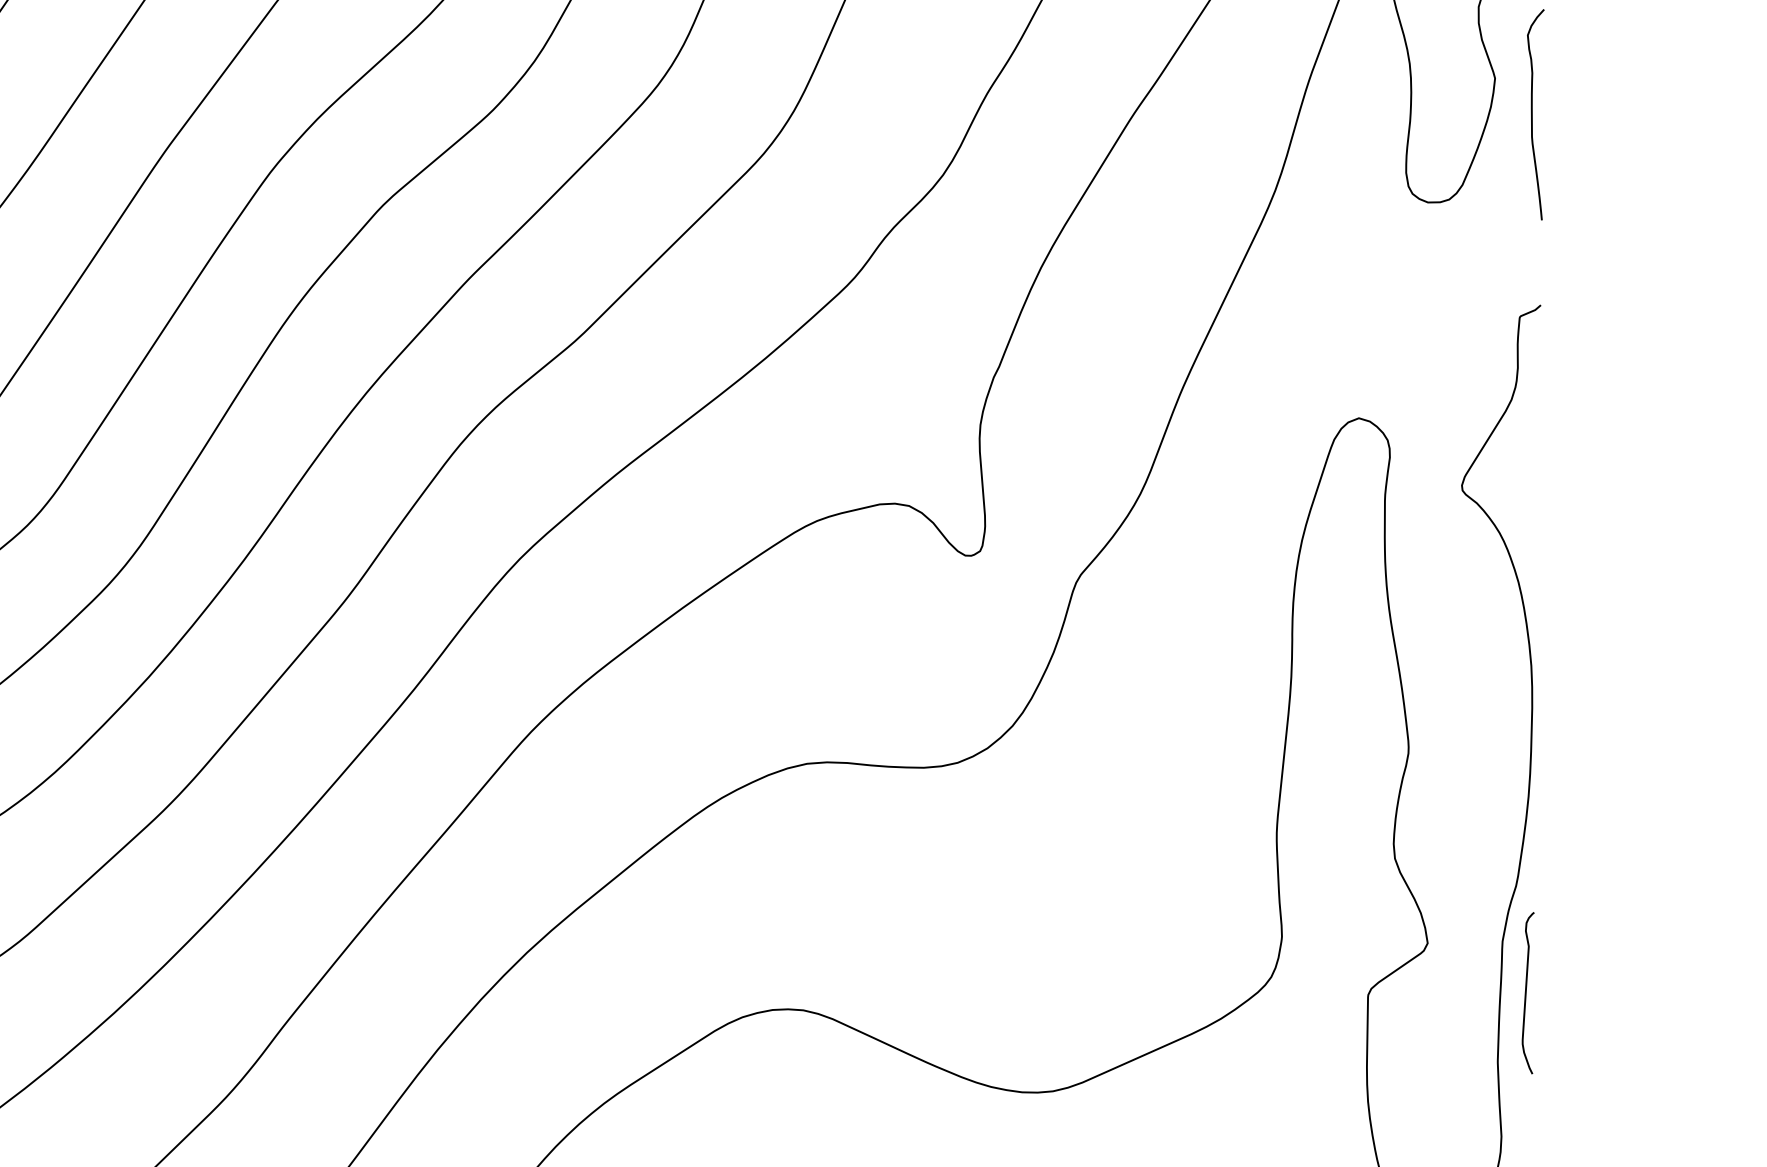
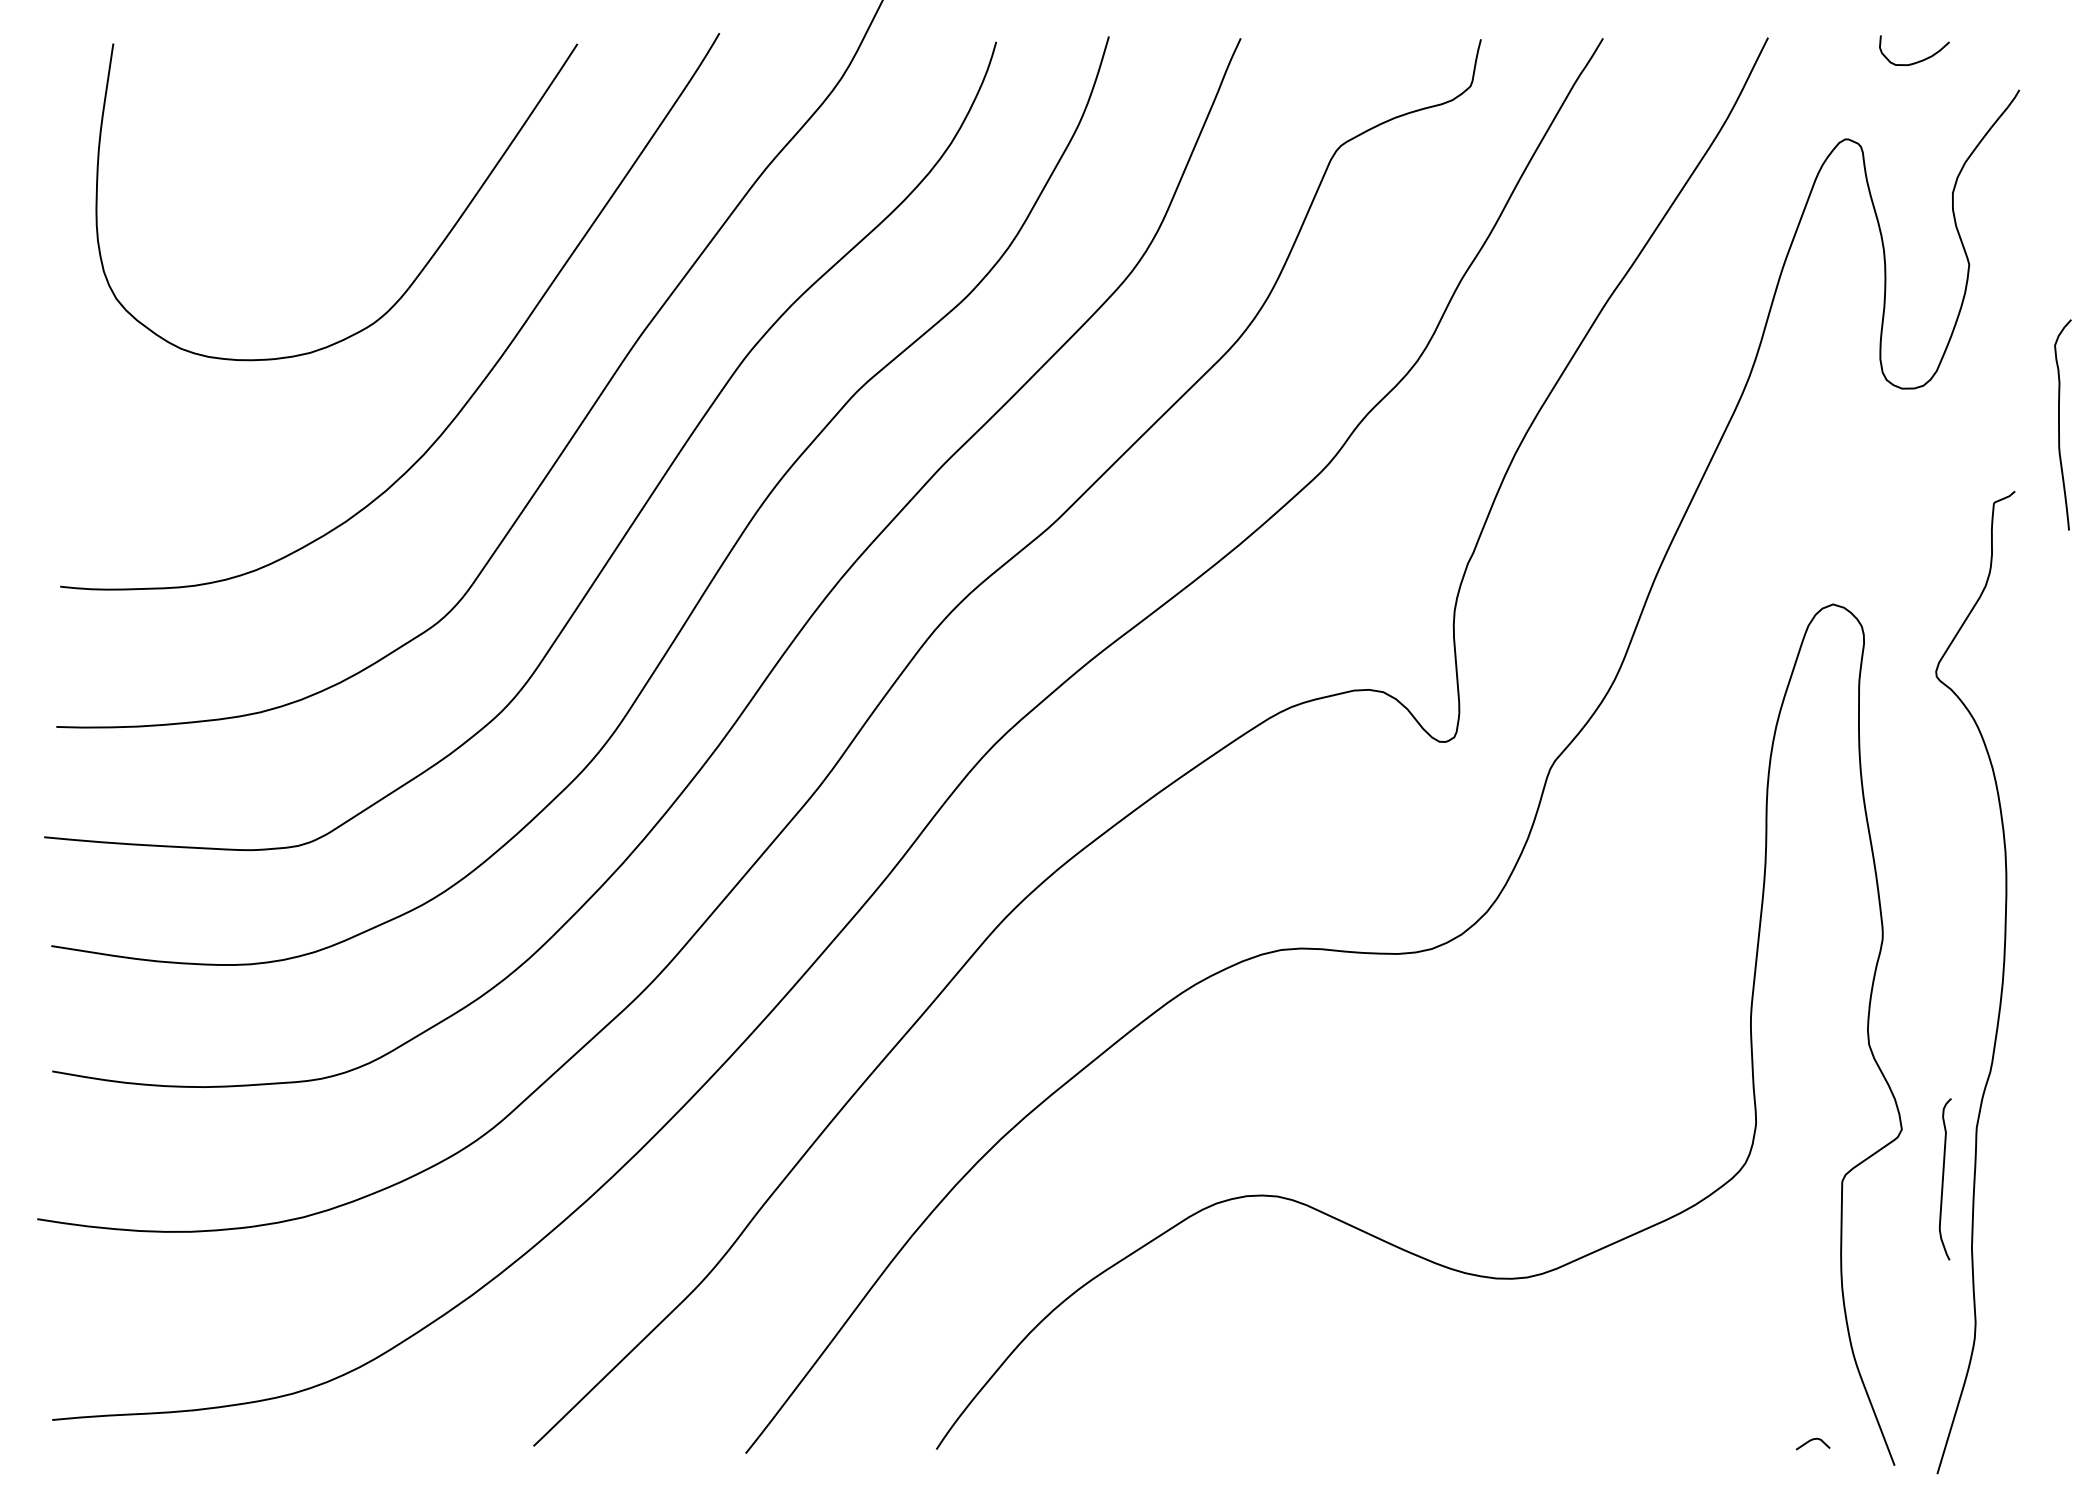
curve: (1532, 114) -> (2059, 424), moved
curve: (1526, 993) -> (1943, 1179), moved

